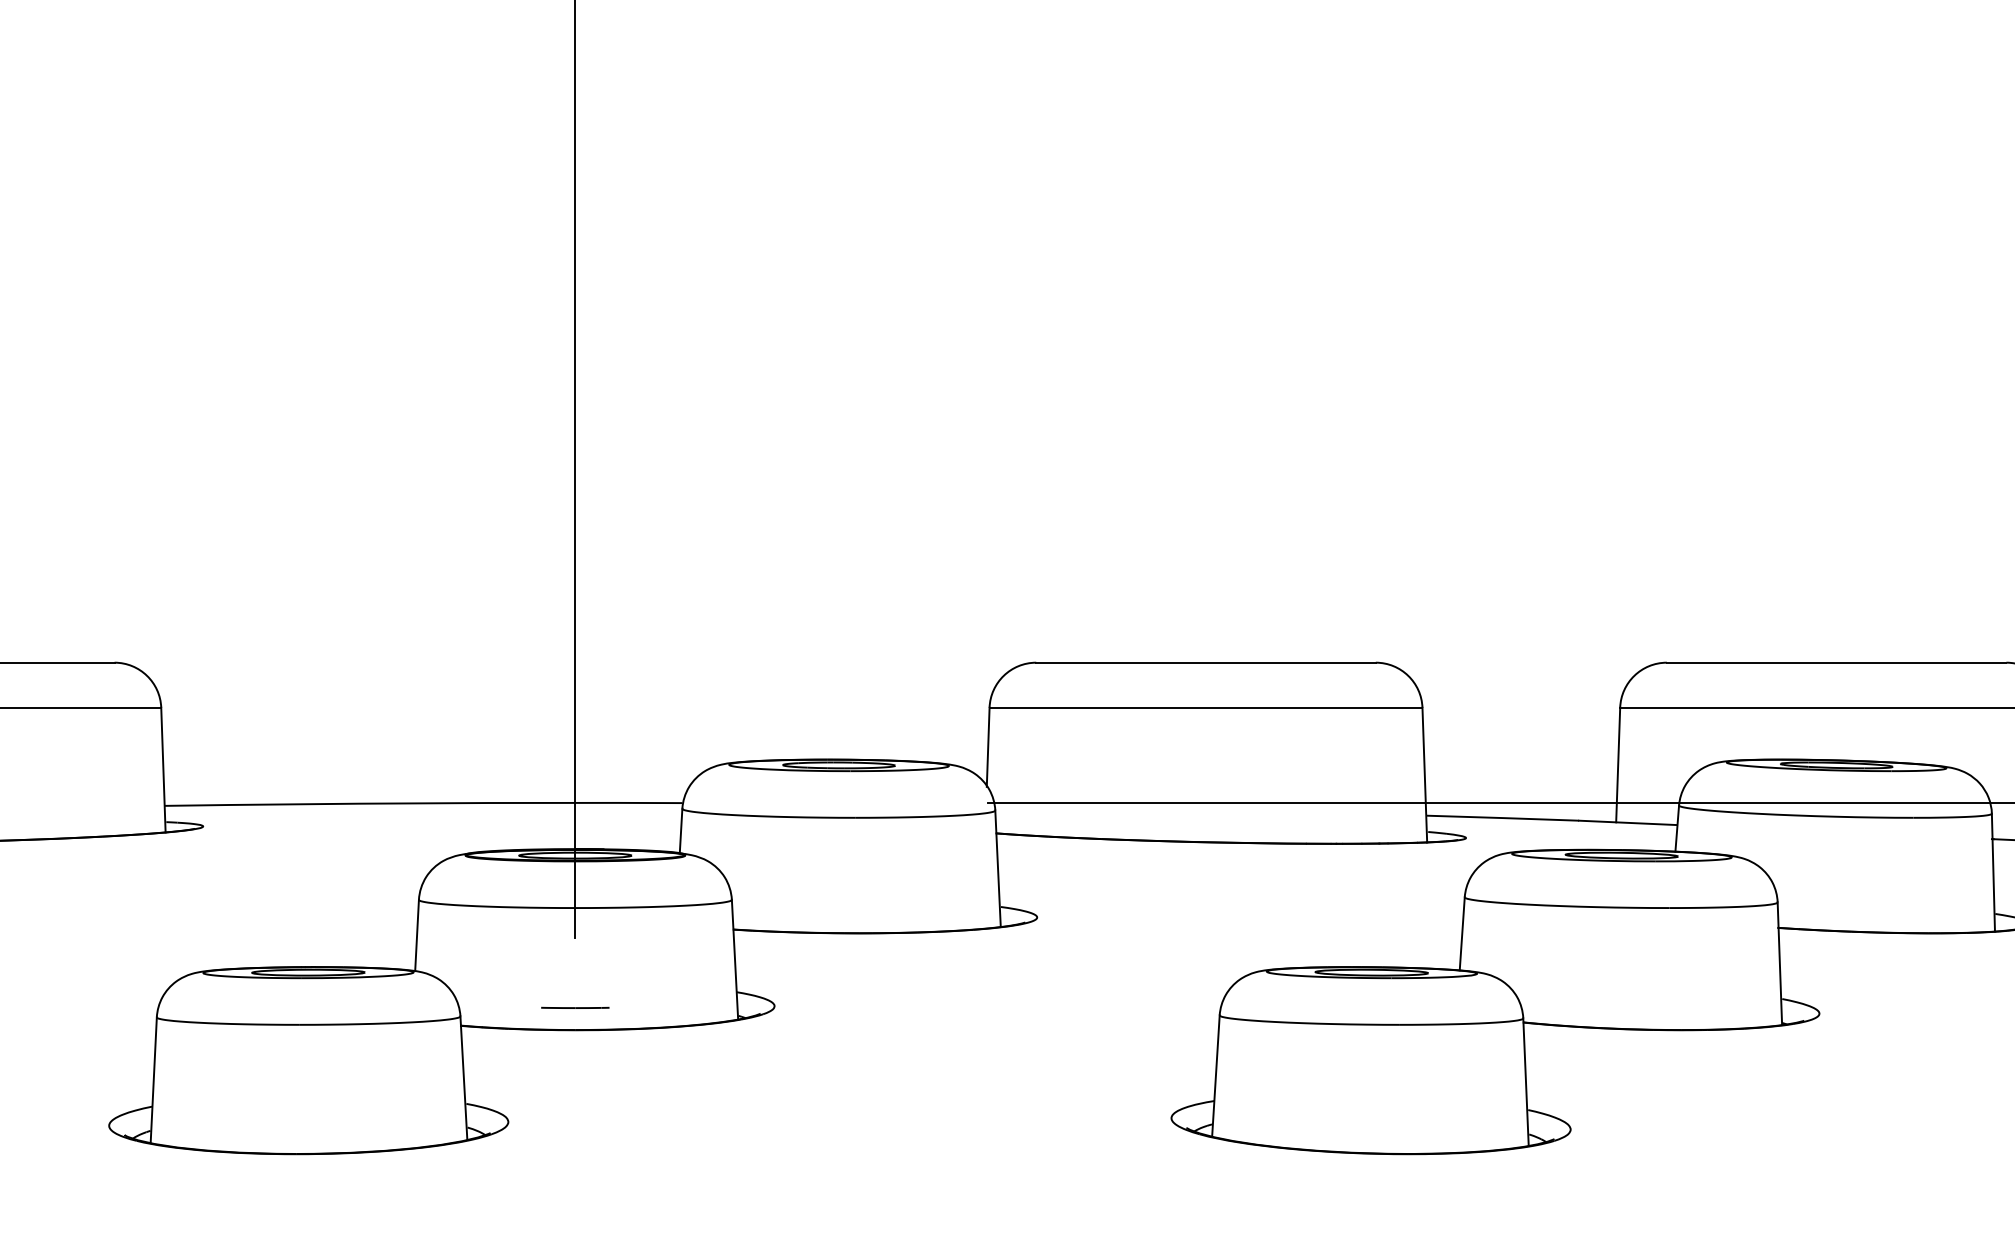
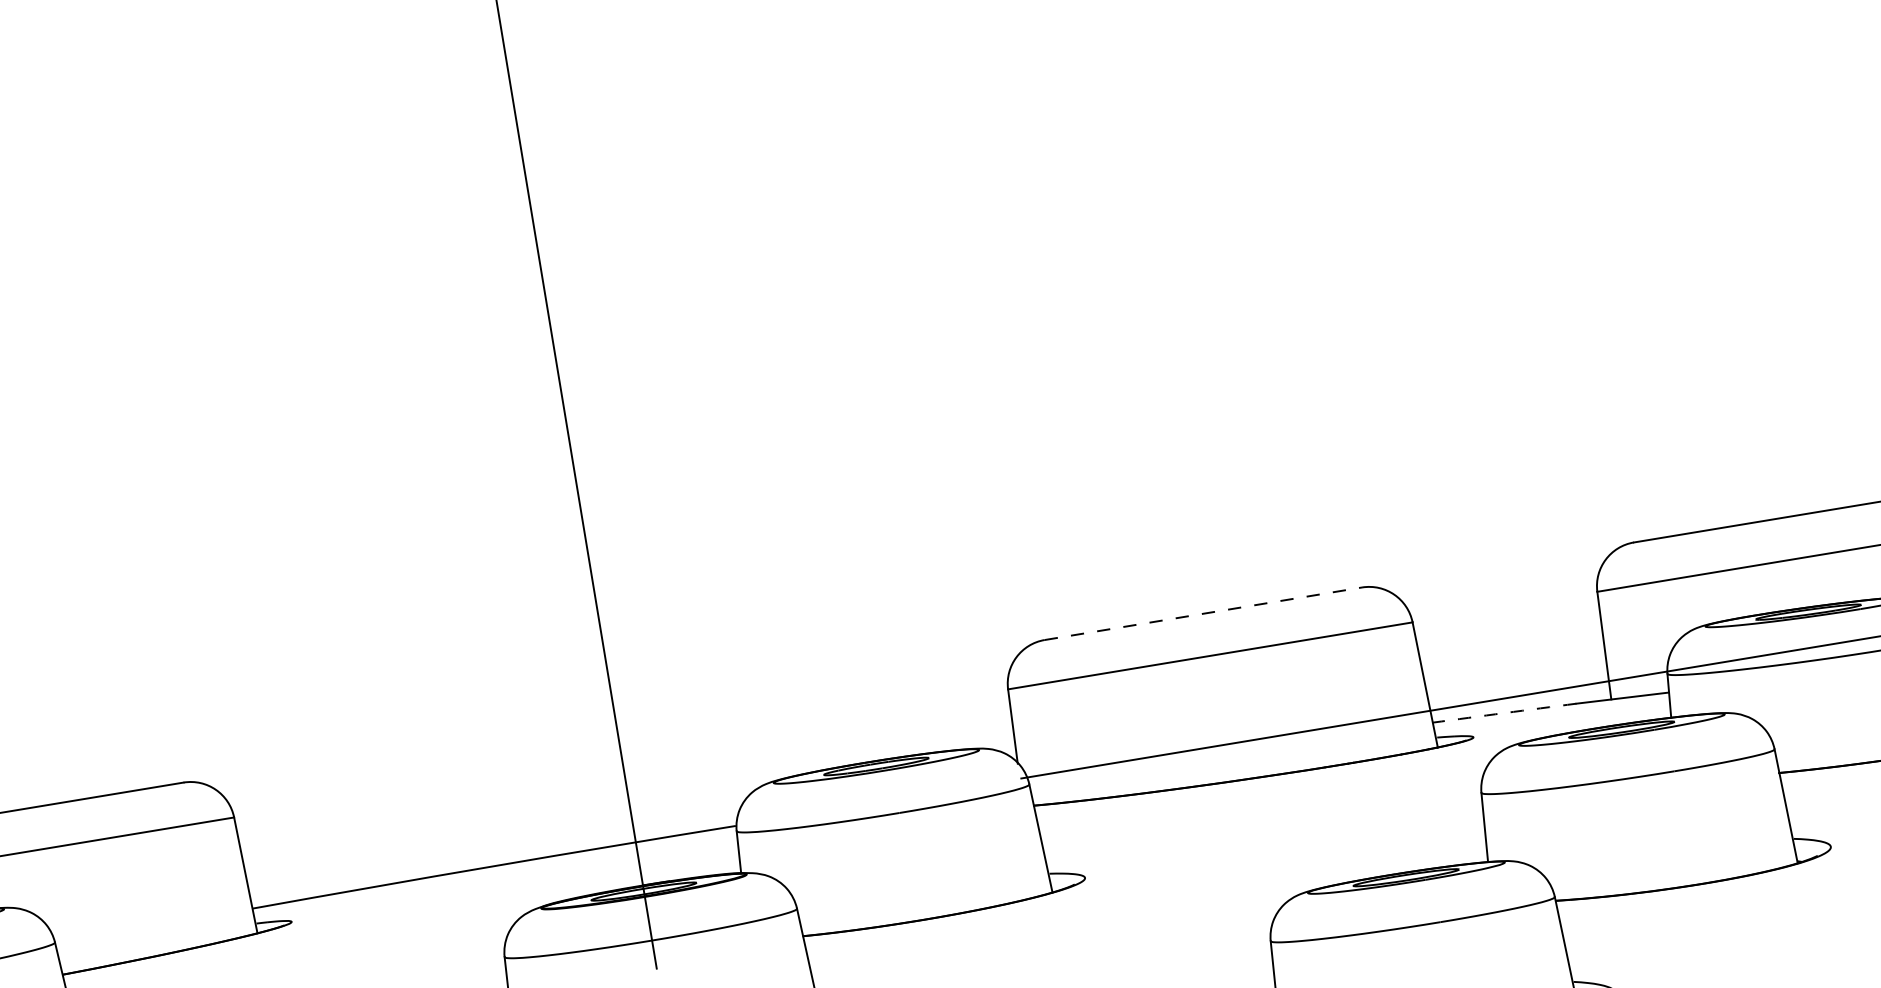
line: (1206, 662) -> (1203, 613), solid -> dashed
arc: (1502, 818) -> (1504, 713), solid -> dashed

